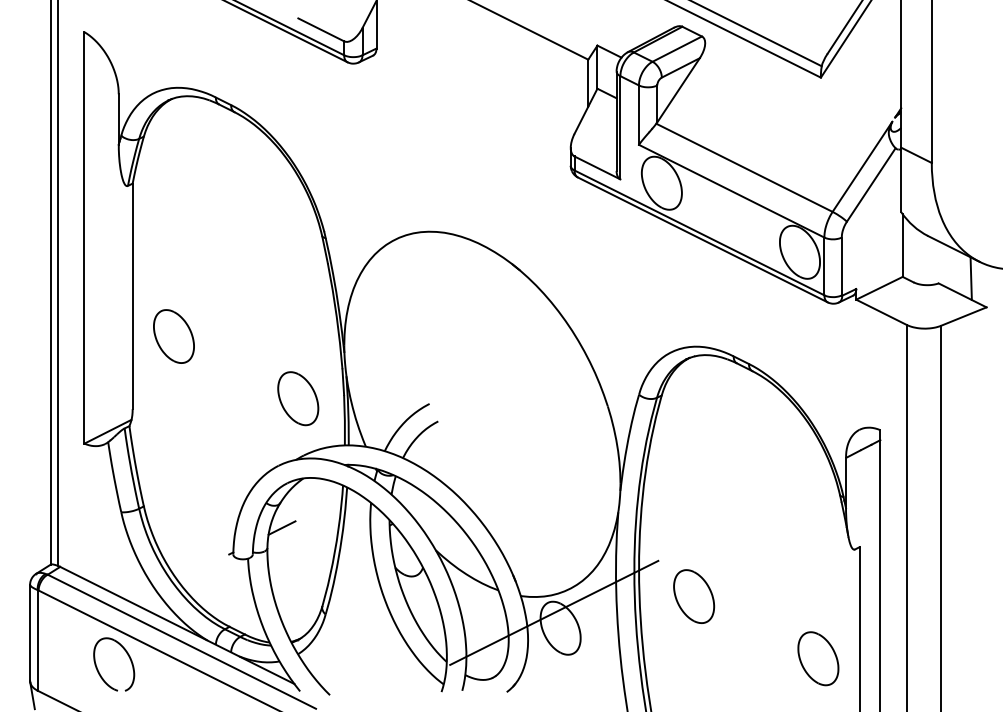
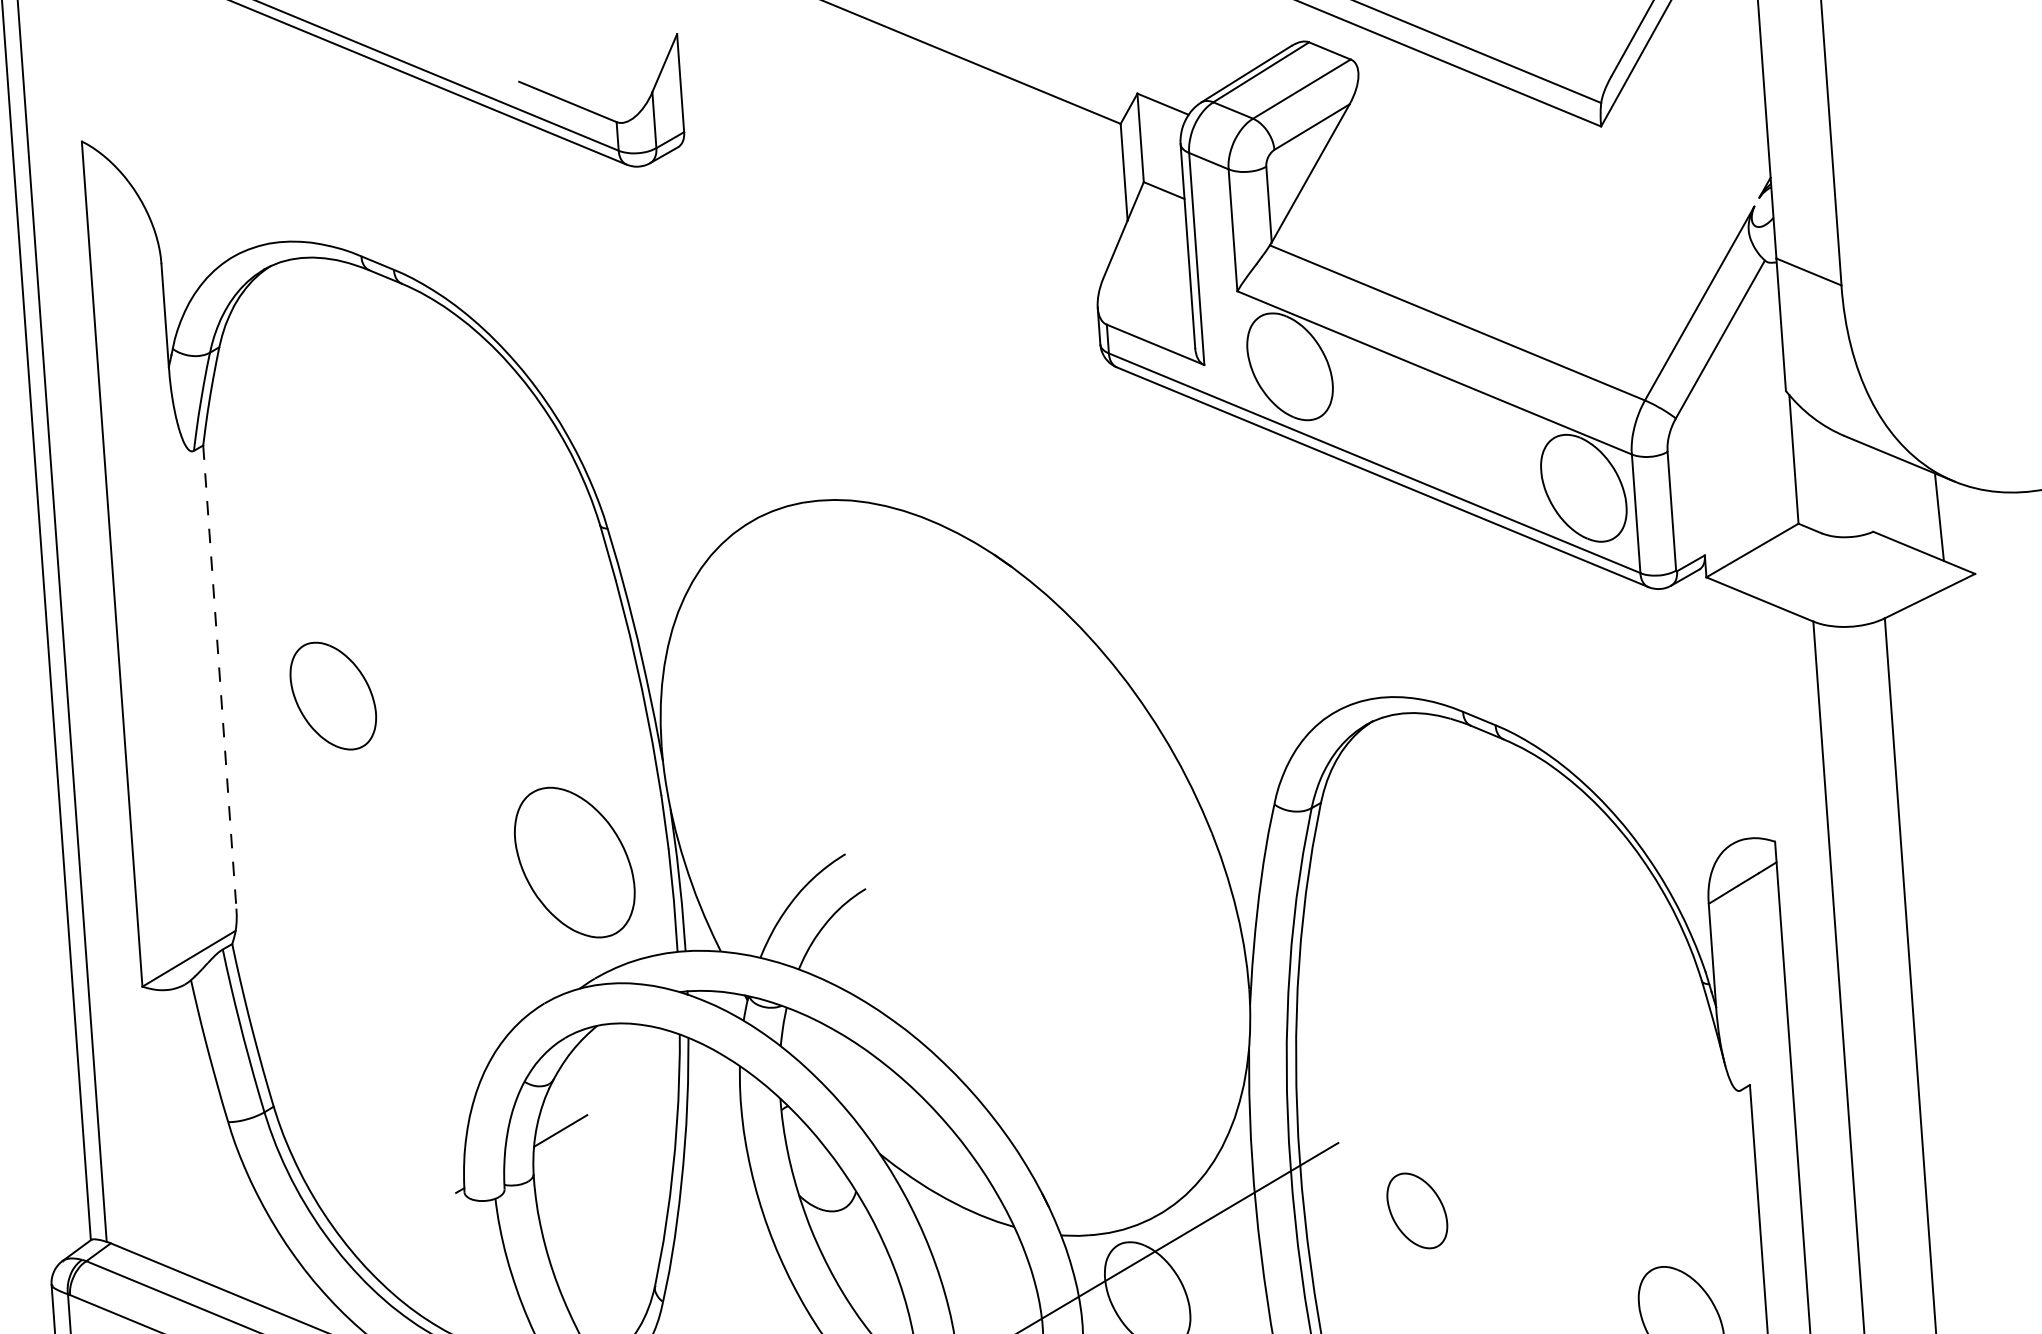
line: (132, 296) -> (219, 677), solid -> dashed
part: (173, 336) -> (332, 696), moved
part: (298, 398) -> (575, 862), size x1.4
part: (694, 596) -> (1417, 1210), size x0.7

